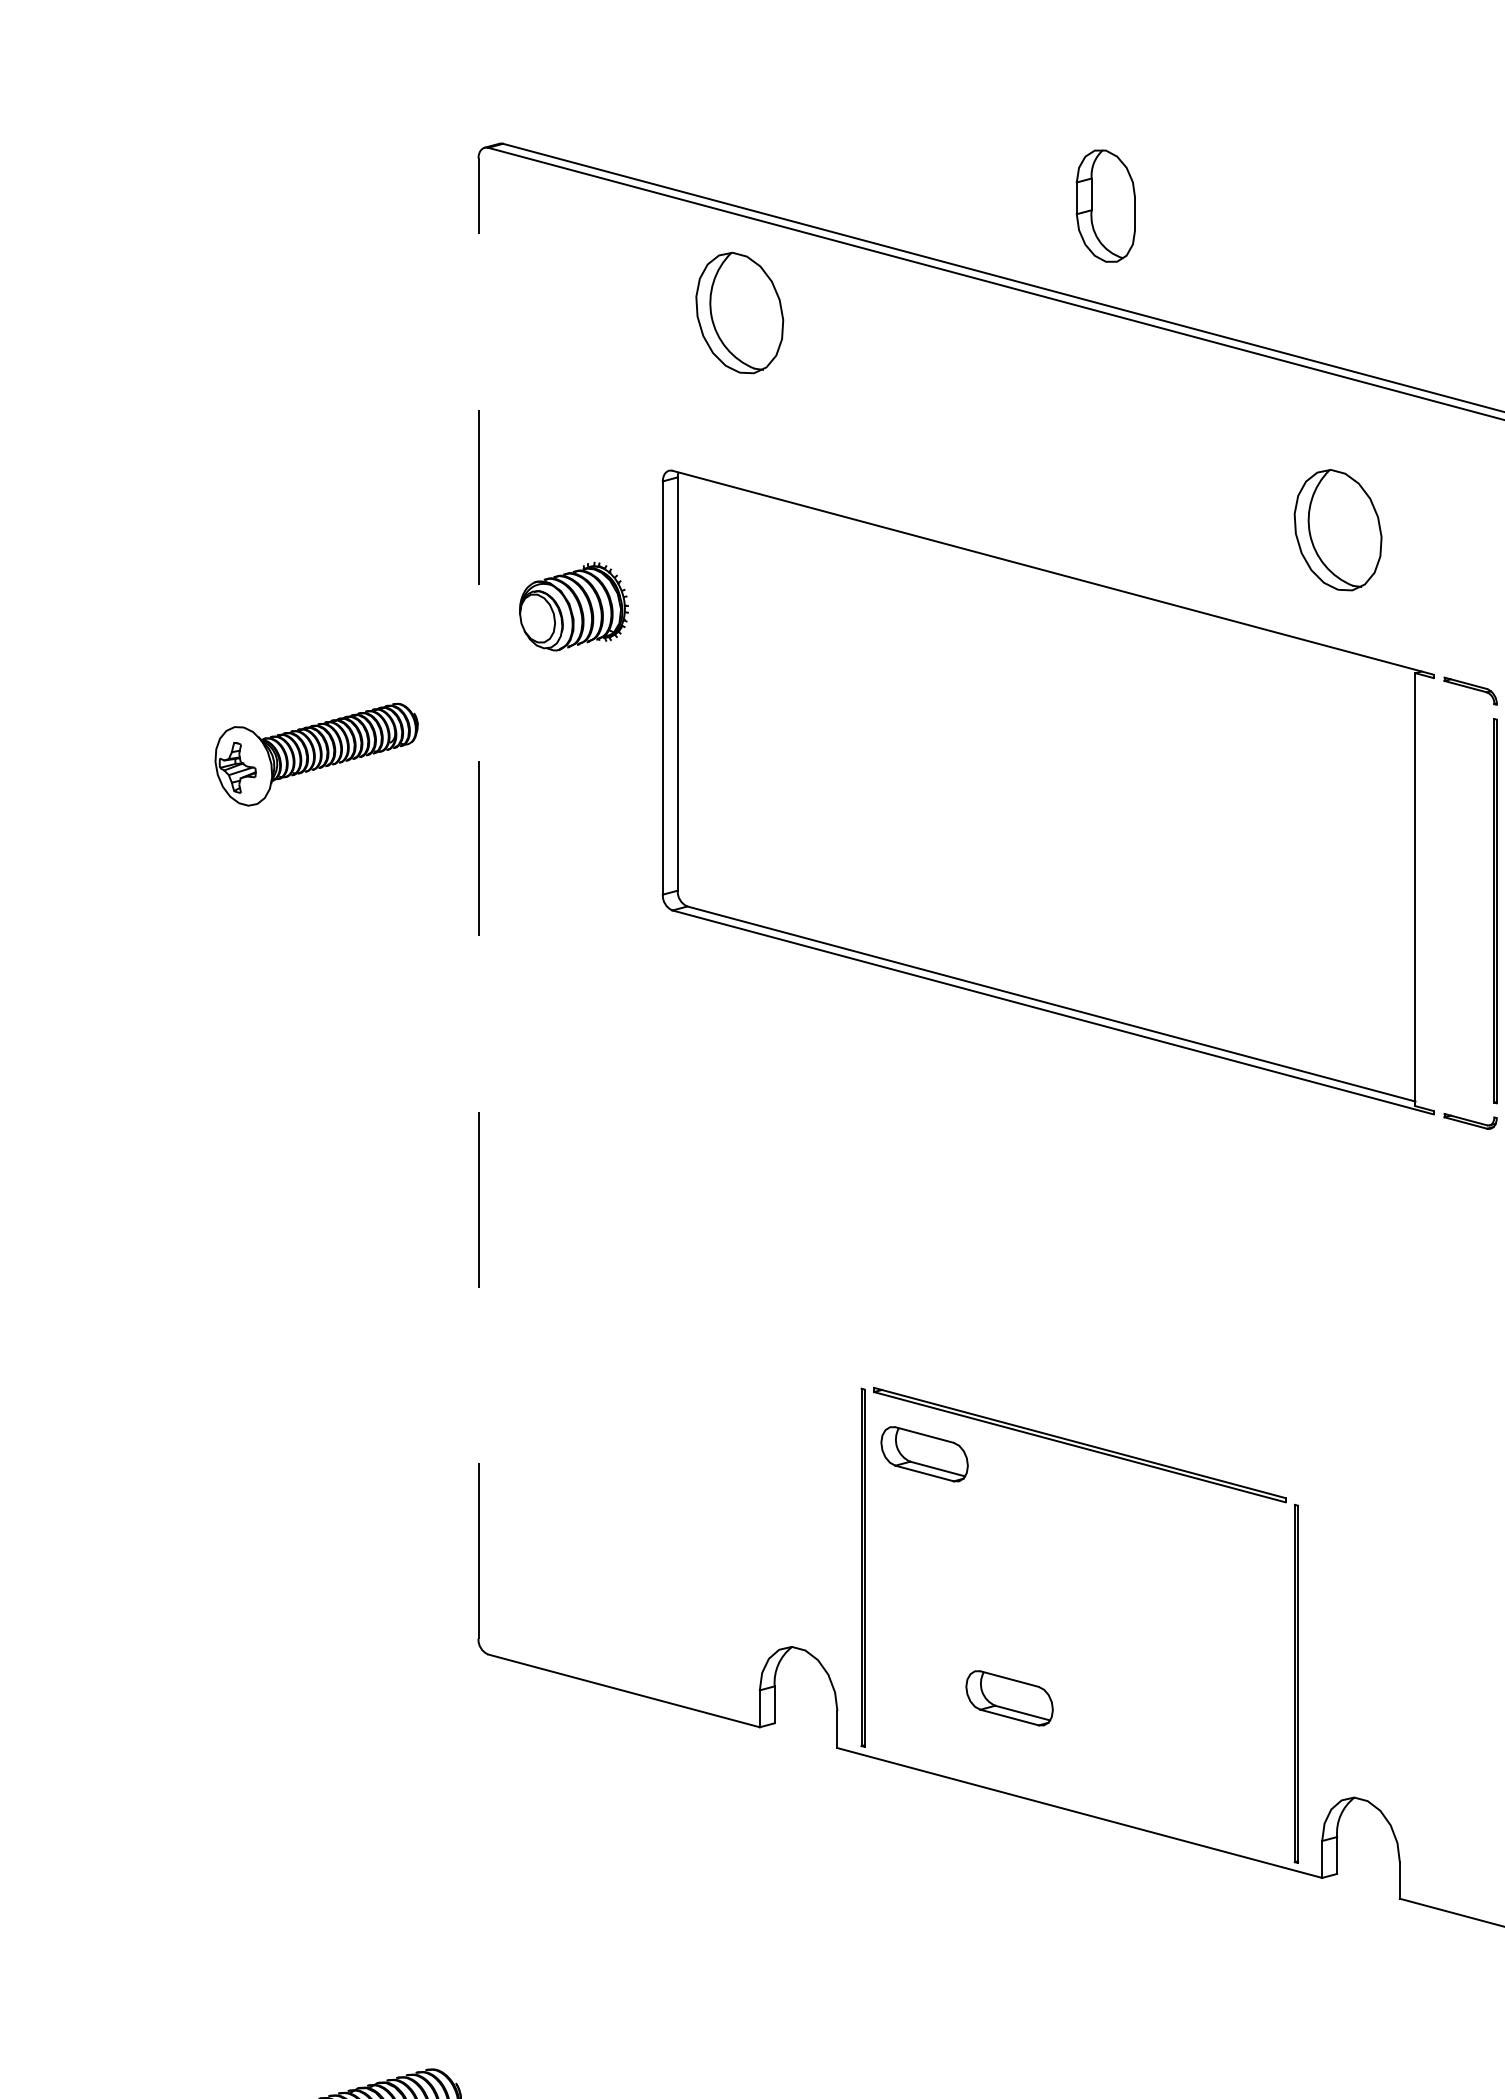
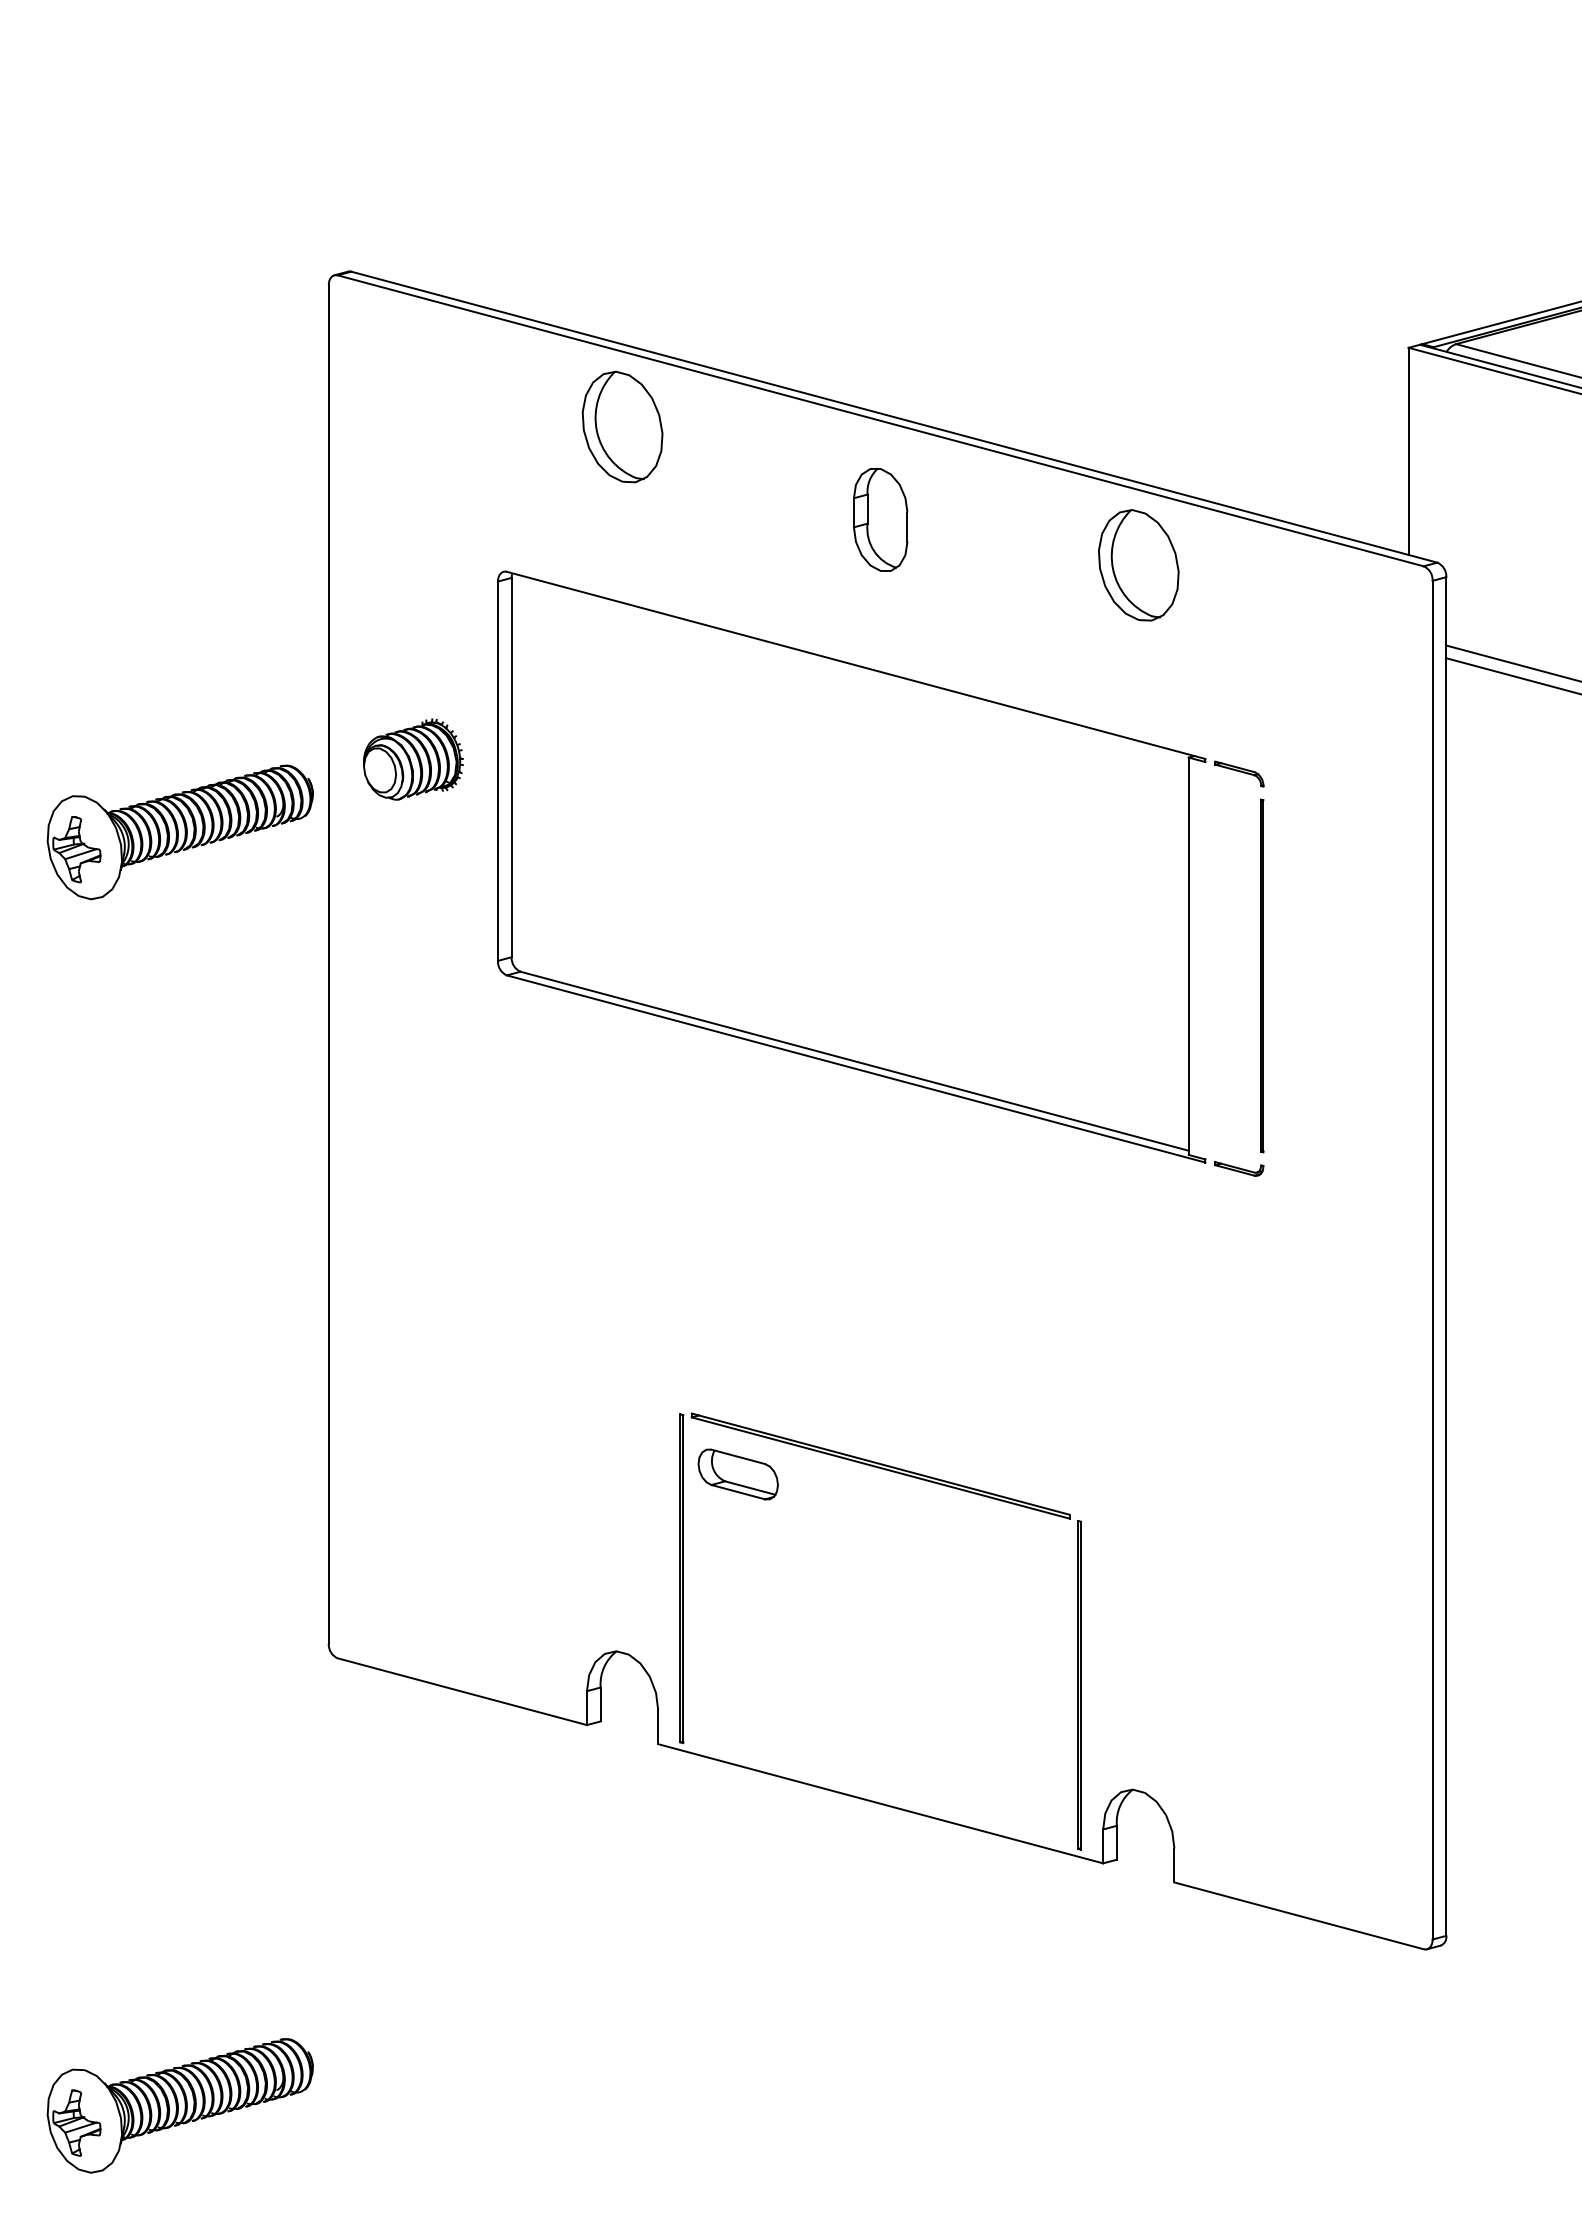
part: (1105, 205) -> (880, 519), moved
part: (739, 312) -> (622, 426), moved
part: (1337, 530) -> (1138, 565), moved
part: (574, 606) -> (413, 759), moved
part: (315, 754) -> (179, 832), size x1.43
line: (478, 897) -> (328, 963), dashed -> solid
part: (1008, 1698) -> (815, 1698), removed

